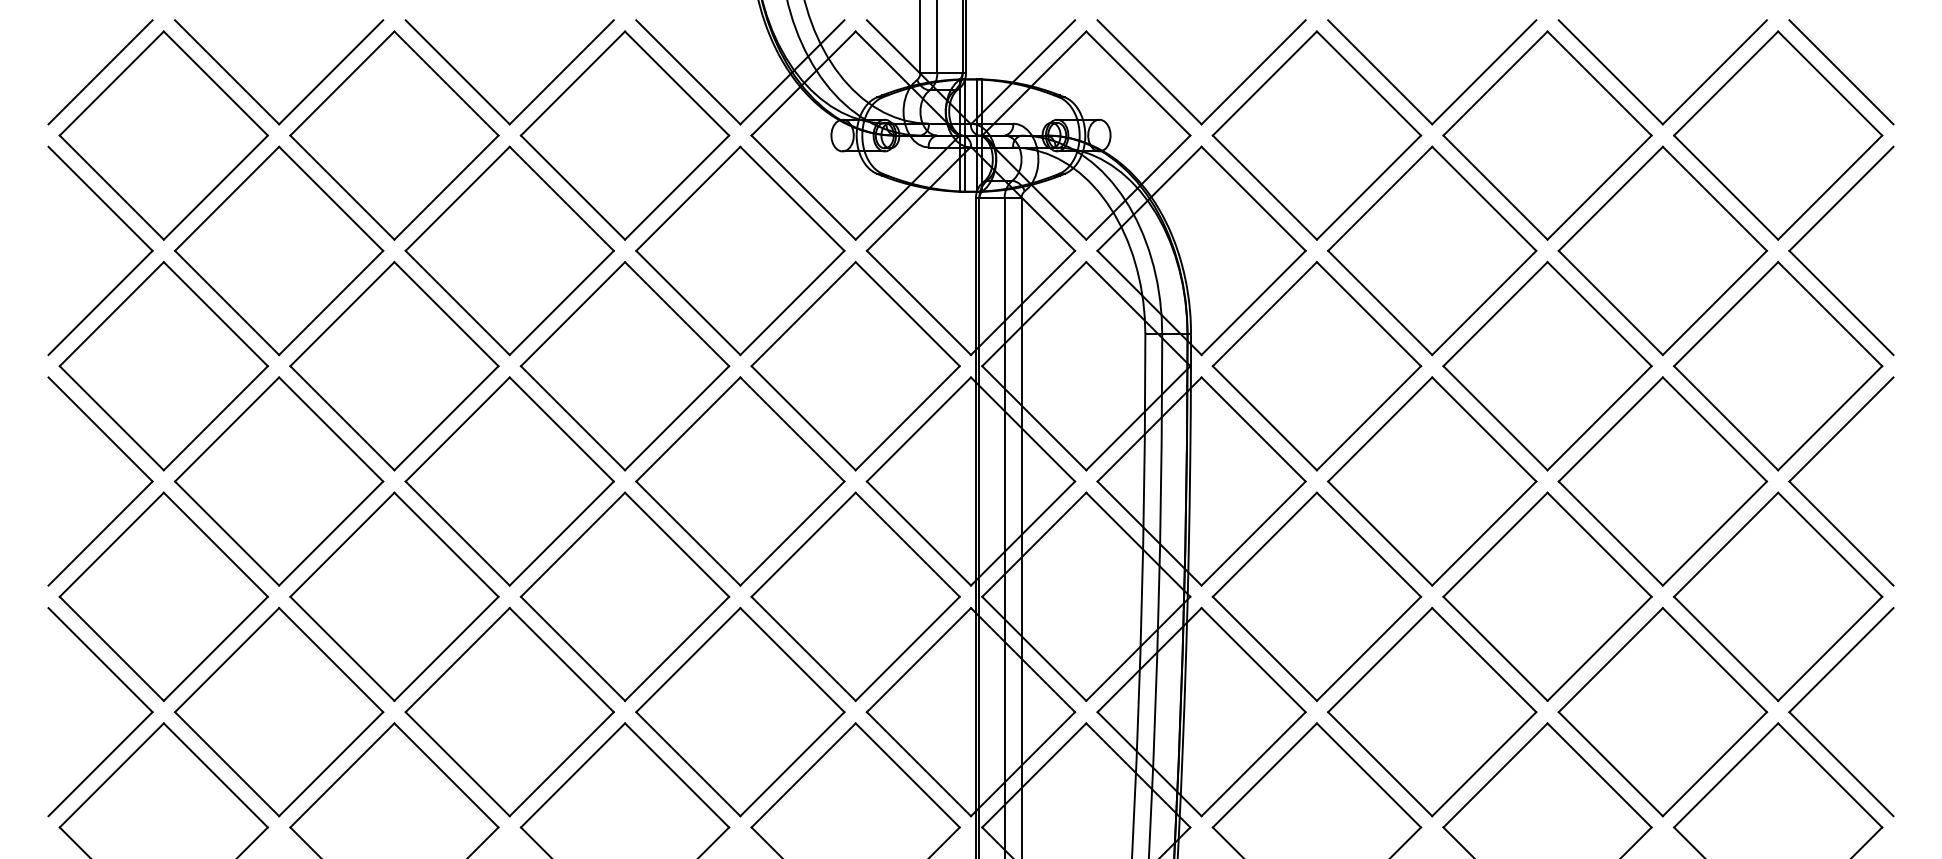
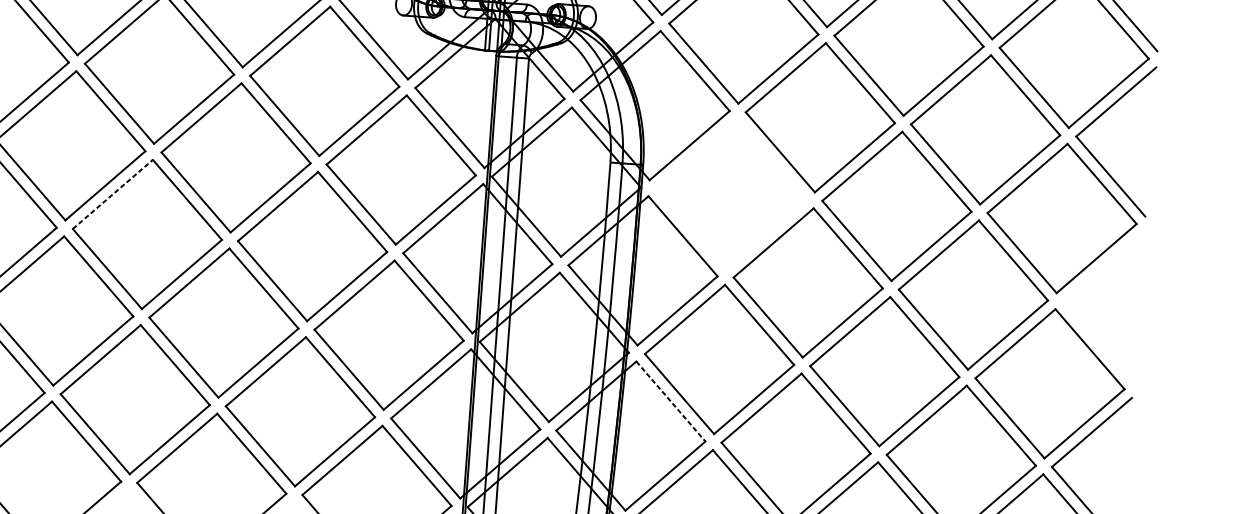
part: (1316, 366) -> (731, 194), removed
line: (457, 429) -> (112, 194), solid -> dashed
part: (1816, 455) -> (1084, 284), removed
line: (1253, 660) -> (670, 401), solid -> dashed

